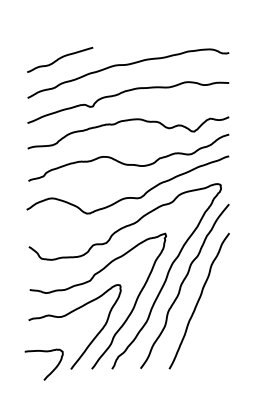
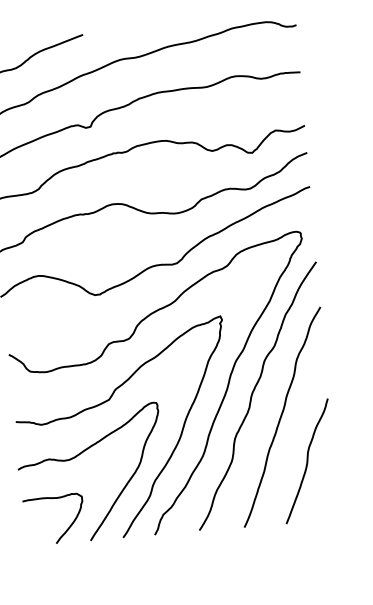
curve: (212, 330) -> (306, 461), added
curve: (51, 371) -> (66, 528), moved

